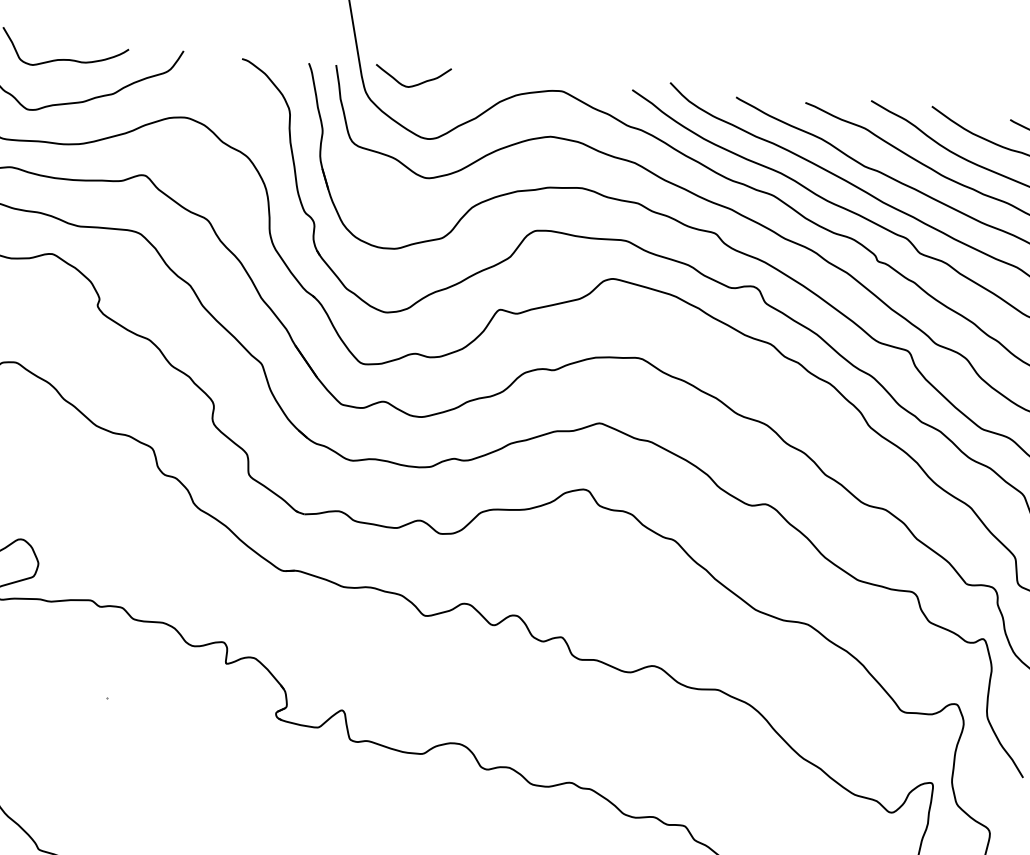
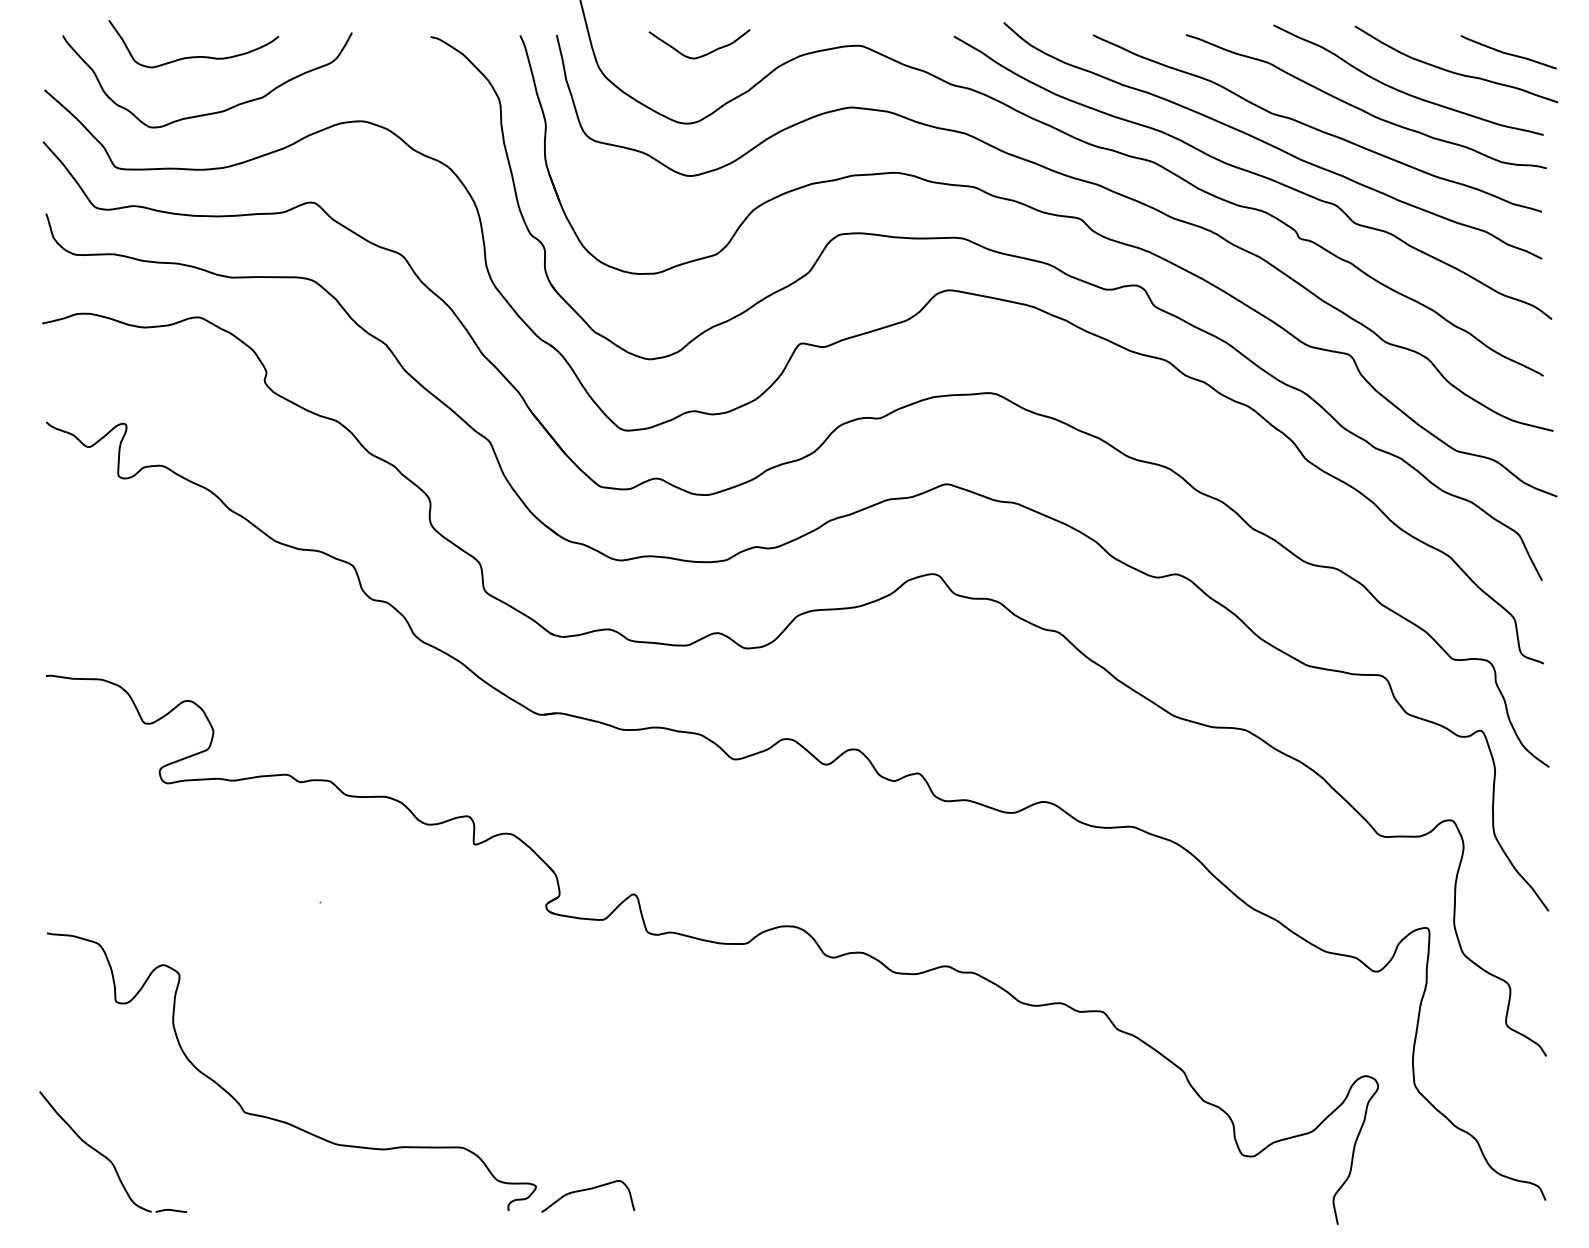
curve: (415, 84) -> (703, 54), moved

